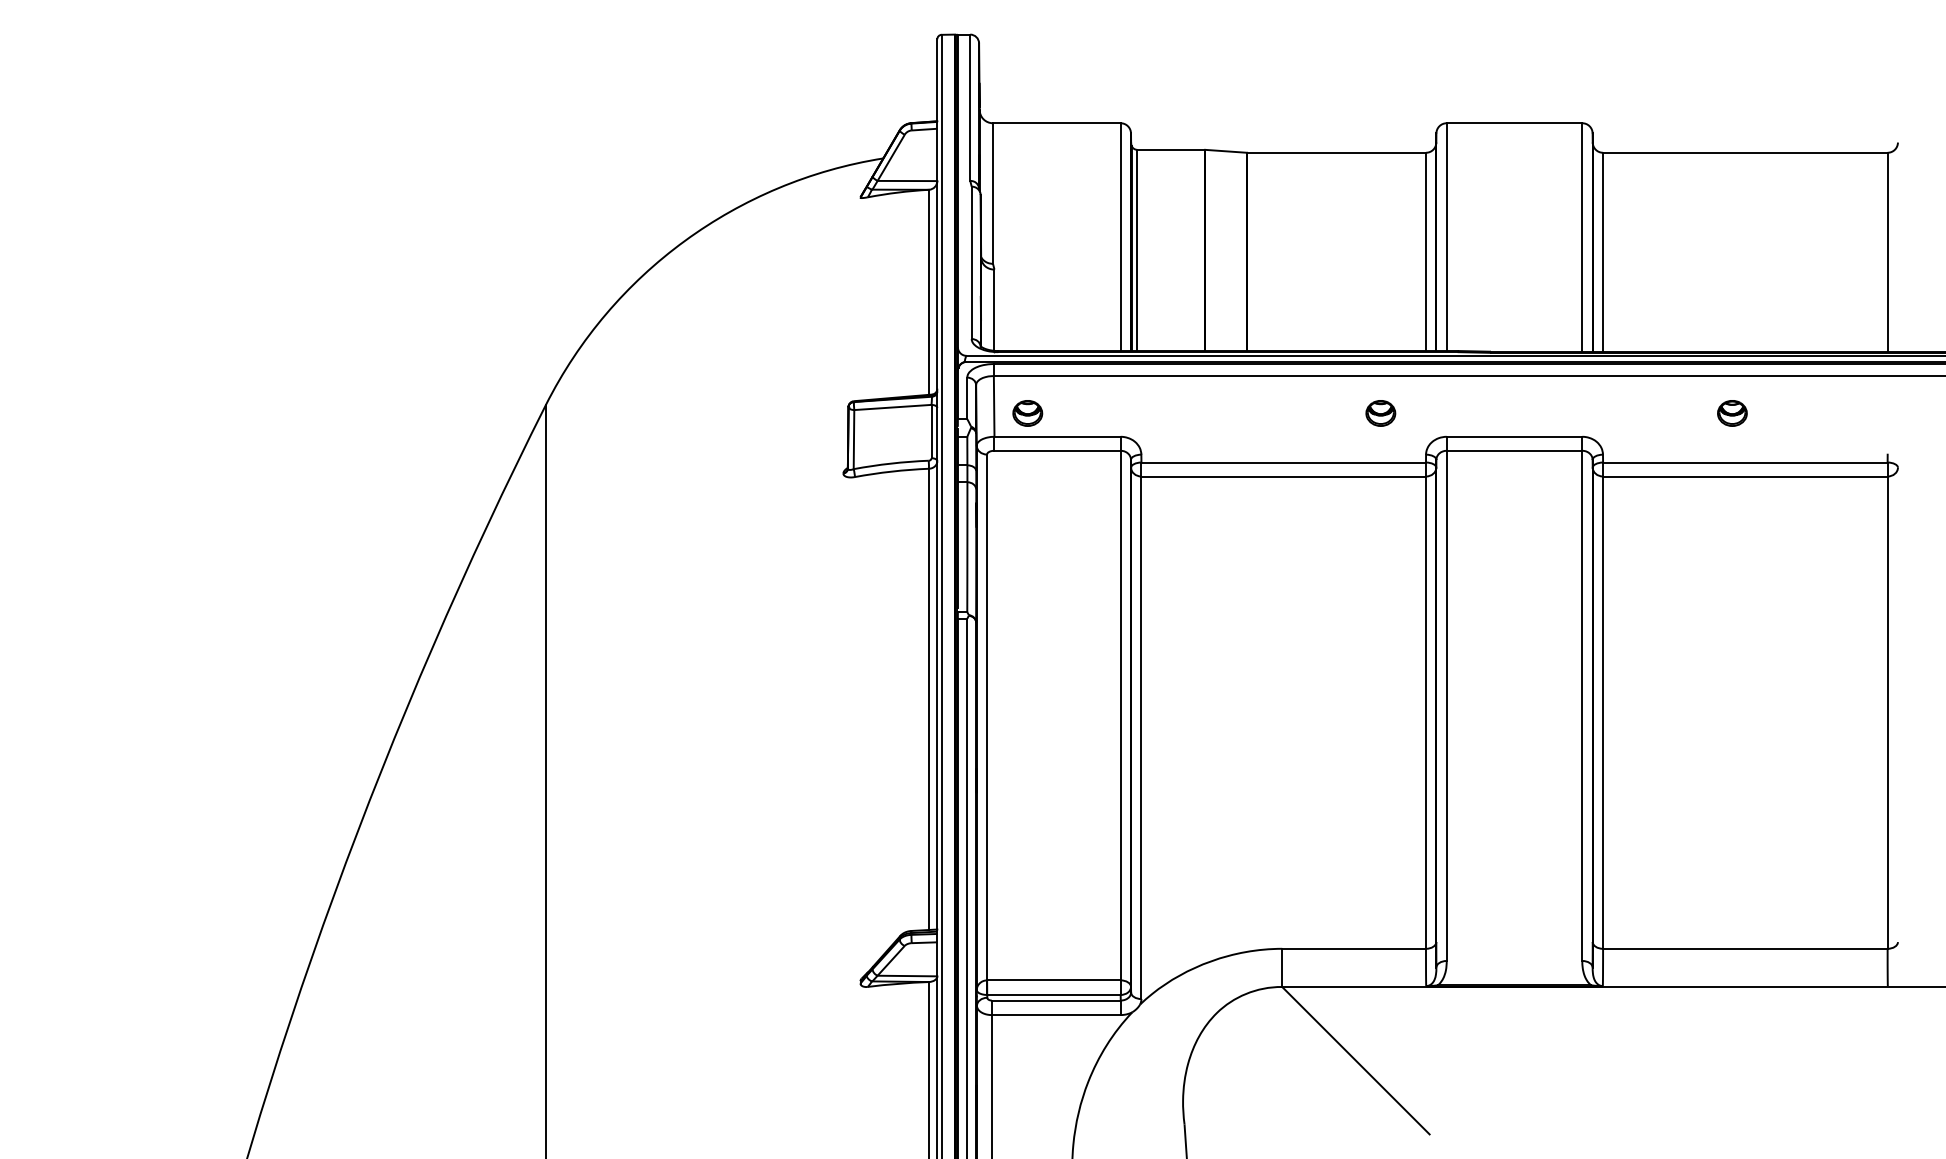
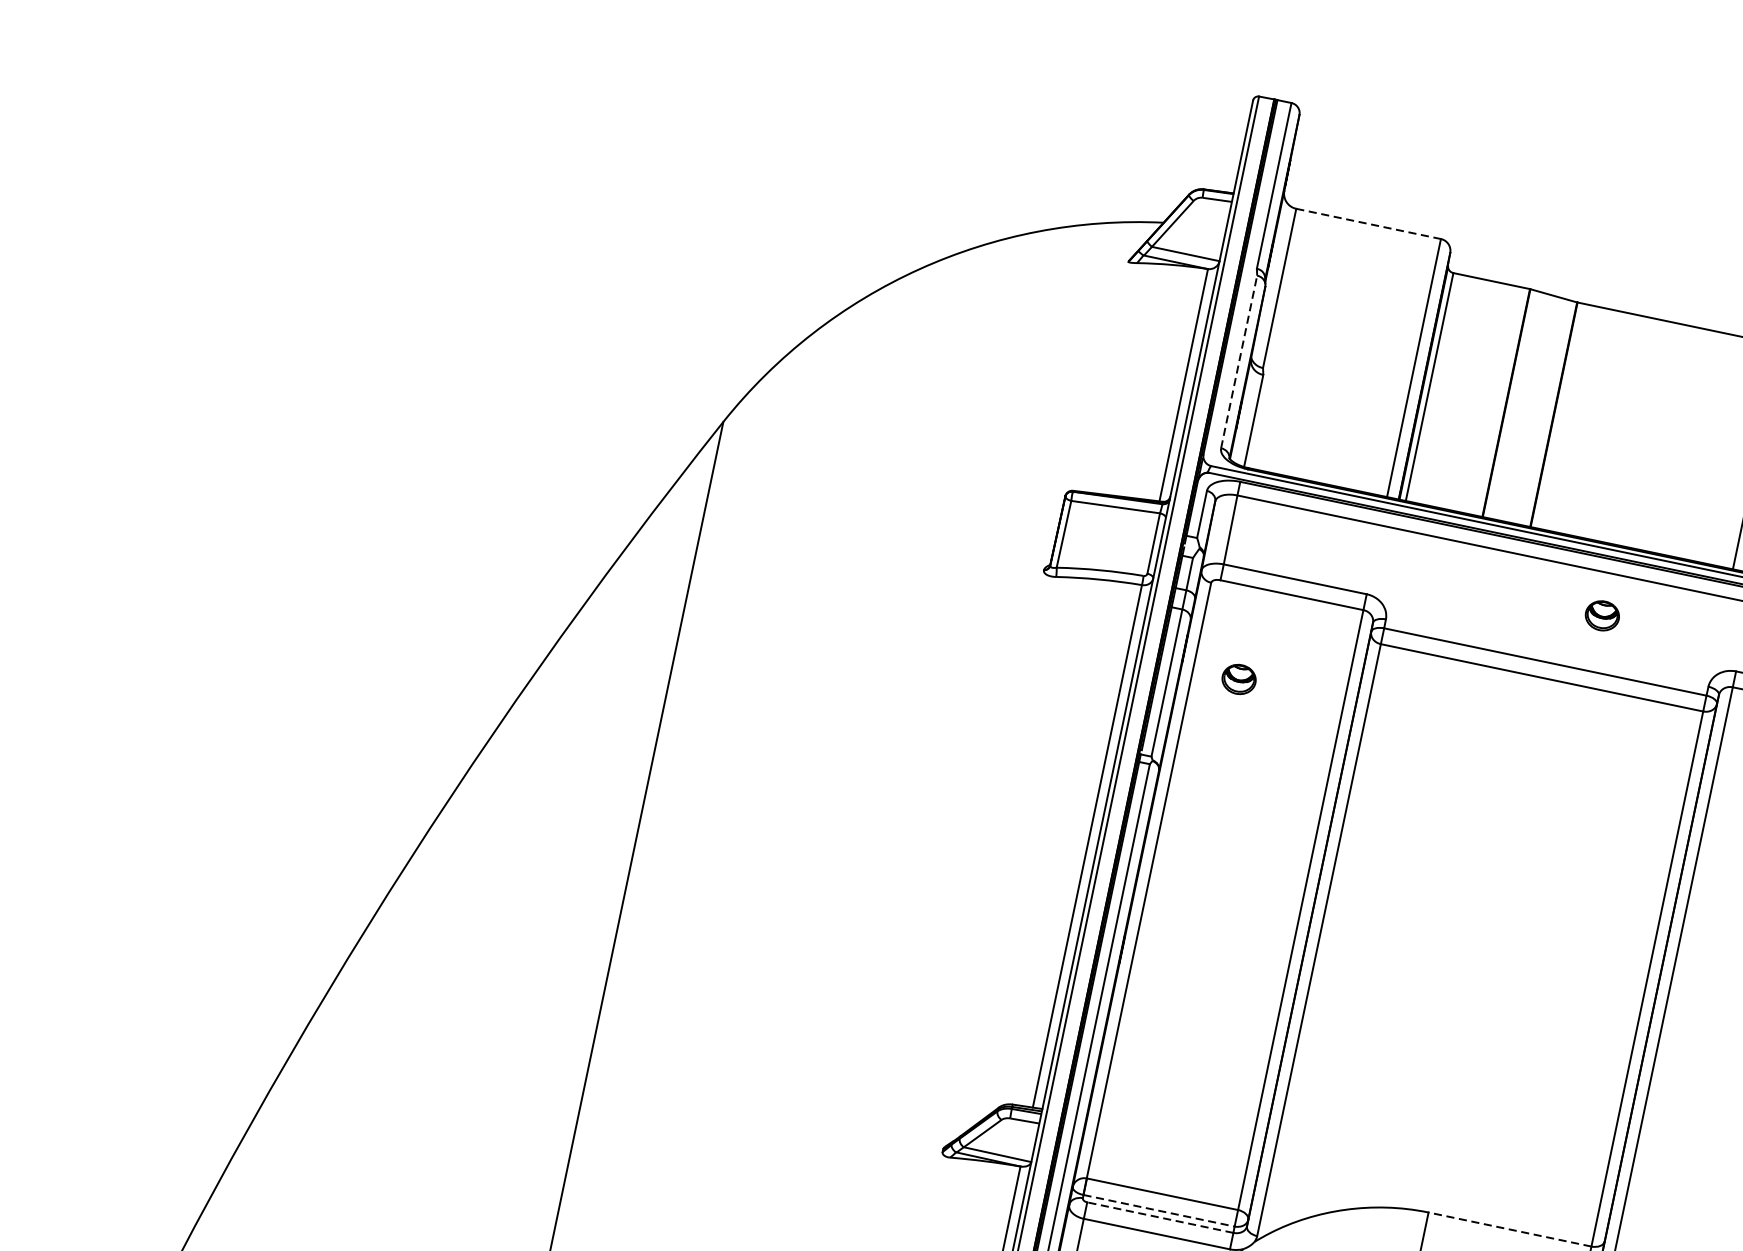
line: (1056, 123) -> (1368, 224), solid -> dashed
line: (971, 262) -> (1239, 361), solid -> dashed
part: (1027, 413) -> (1238, 679), moved
part: (1380, 413) -> (1602, 615), moved
line: (1354, 948) -> (1510, 1229), solid -> dashed
line: (1053, 994) -> (1158, 1210), solid -> dashed
line: (1056, 1000) -> (1160, 1217), solid -> dashed

